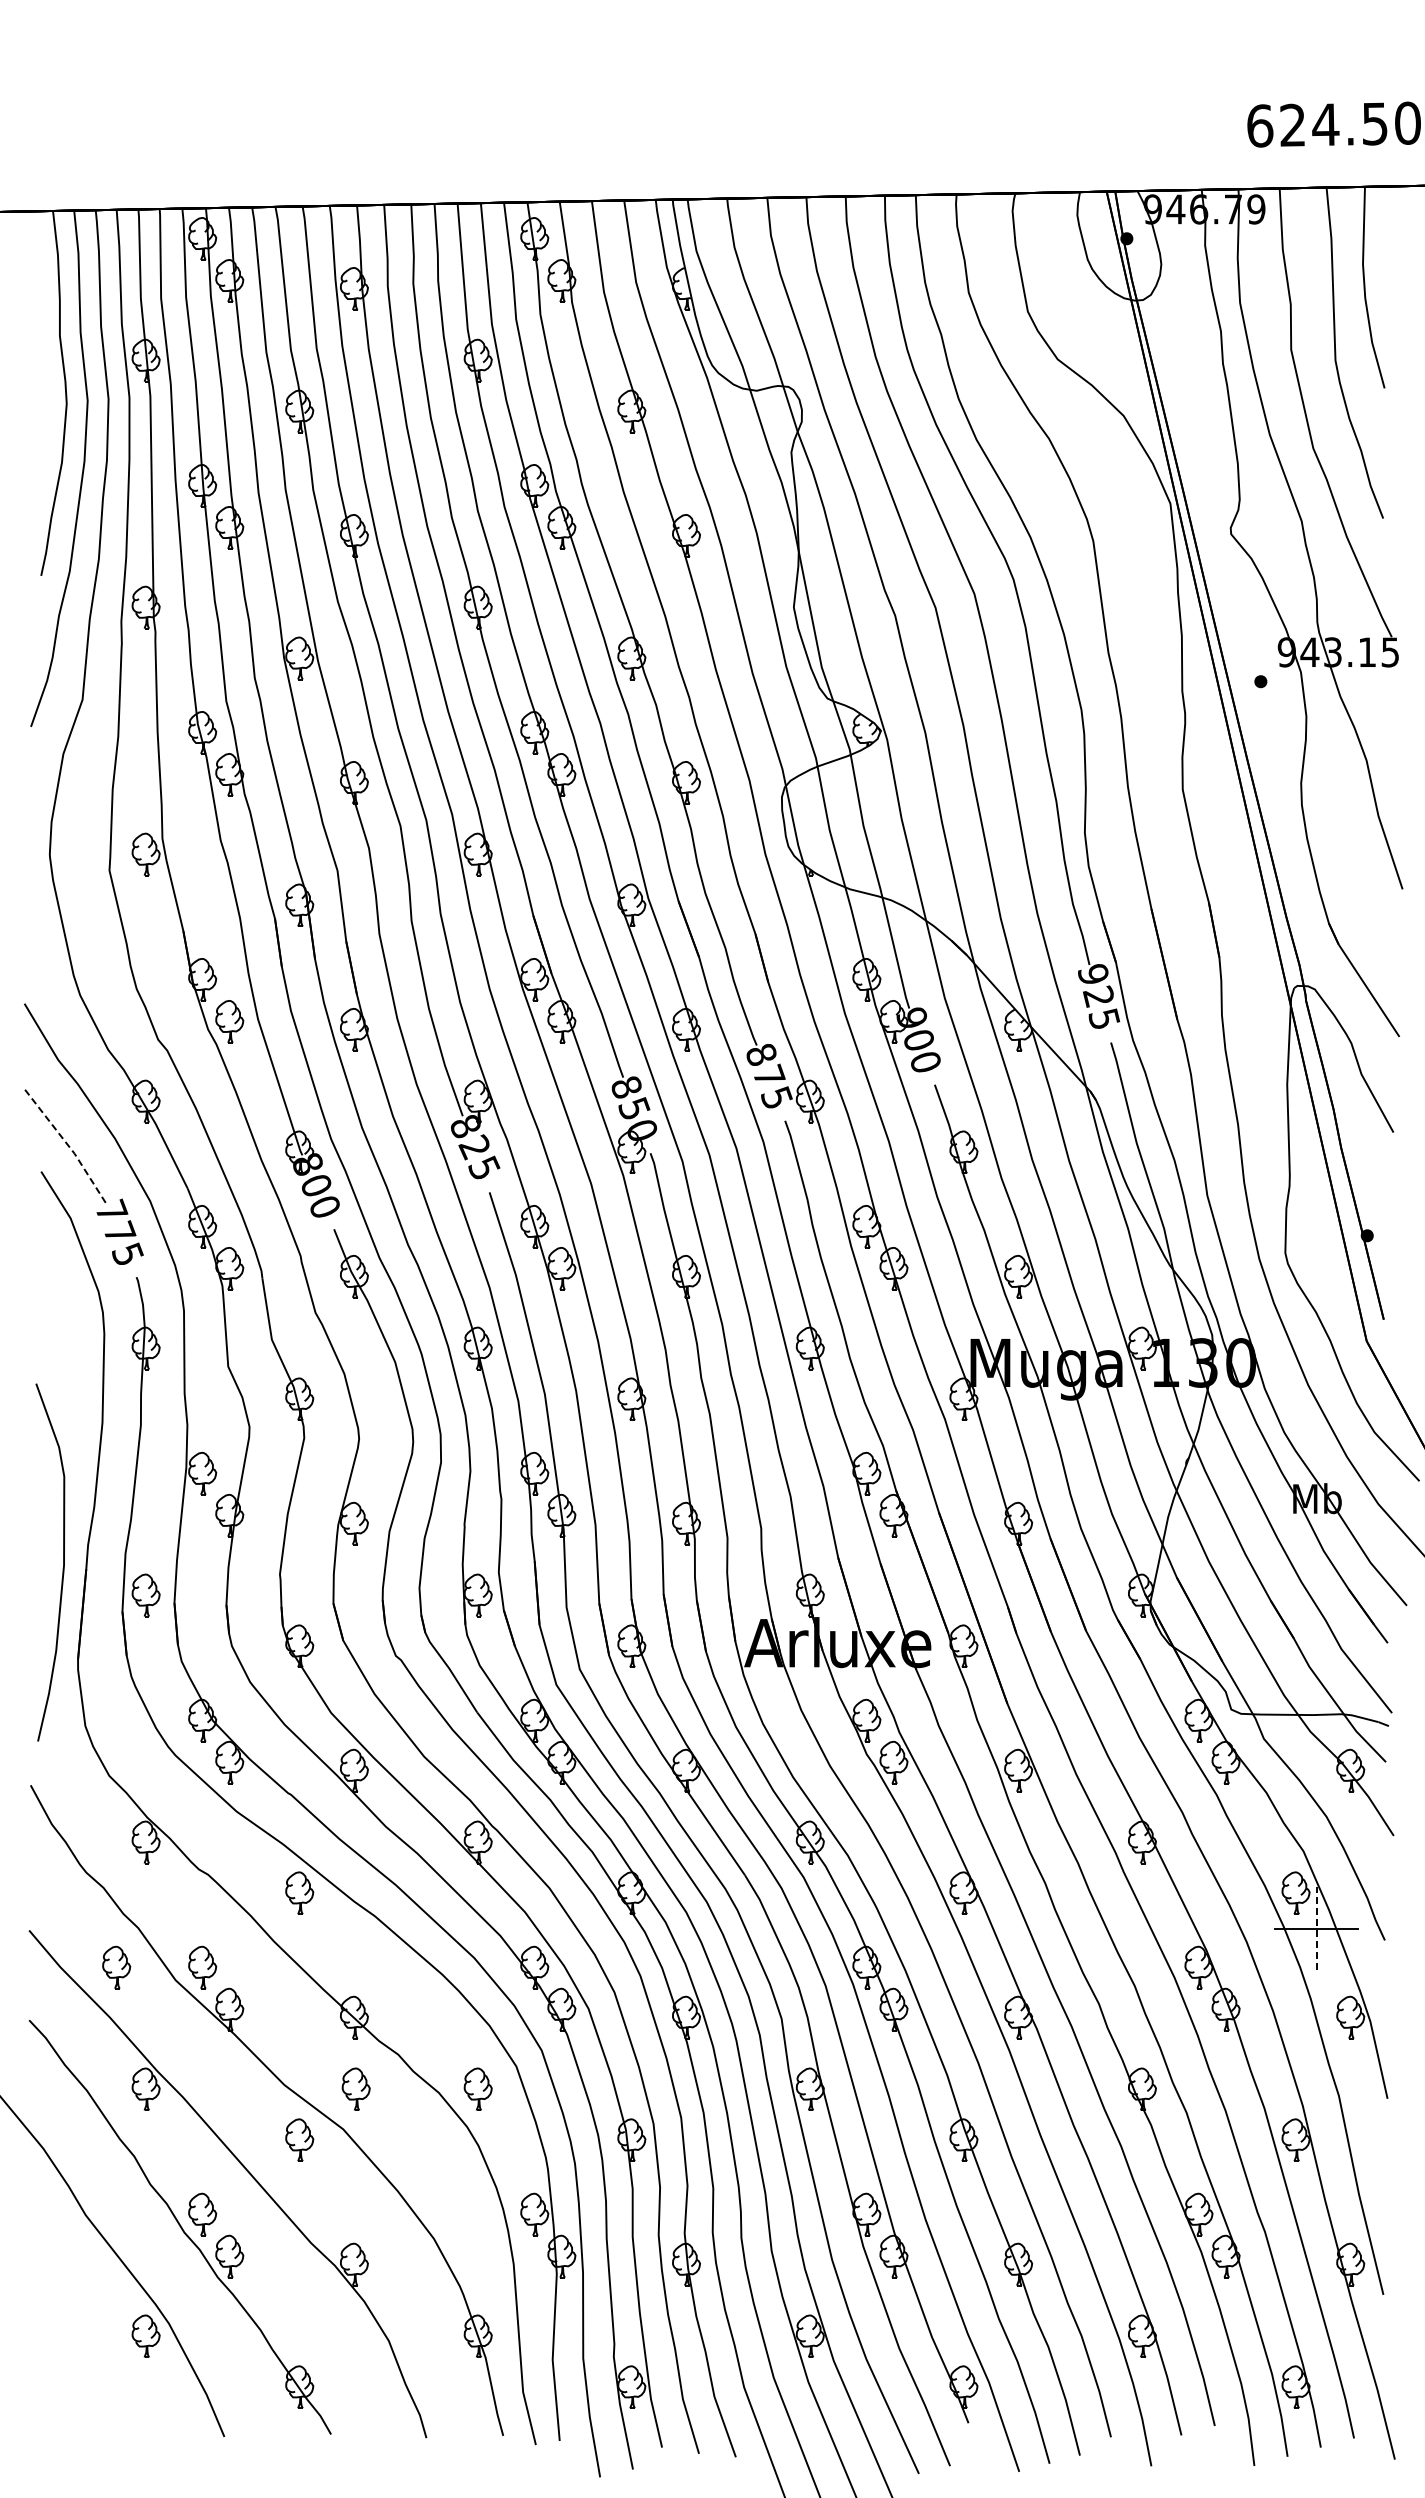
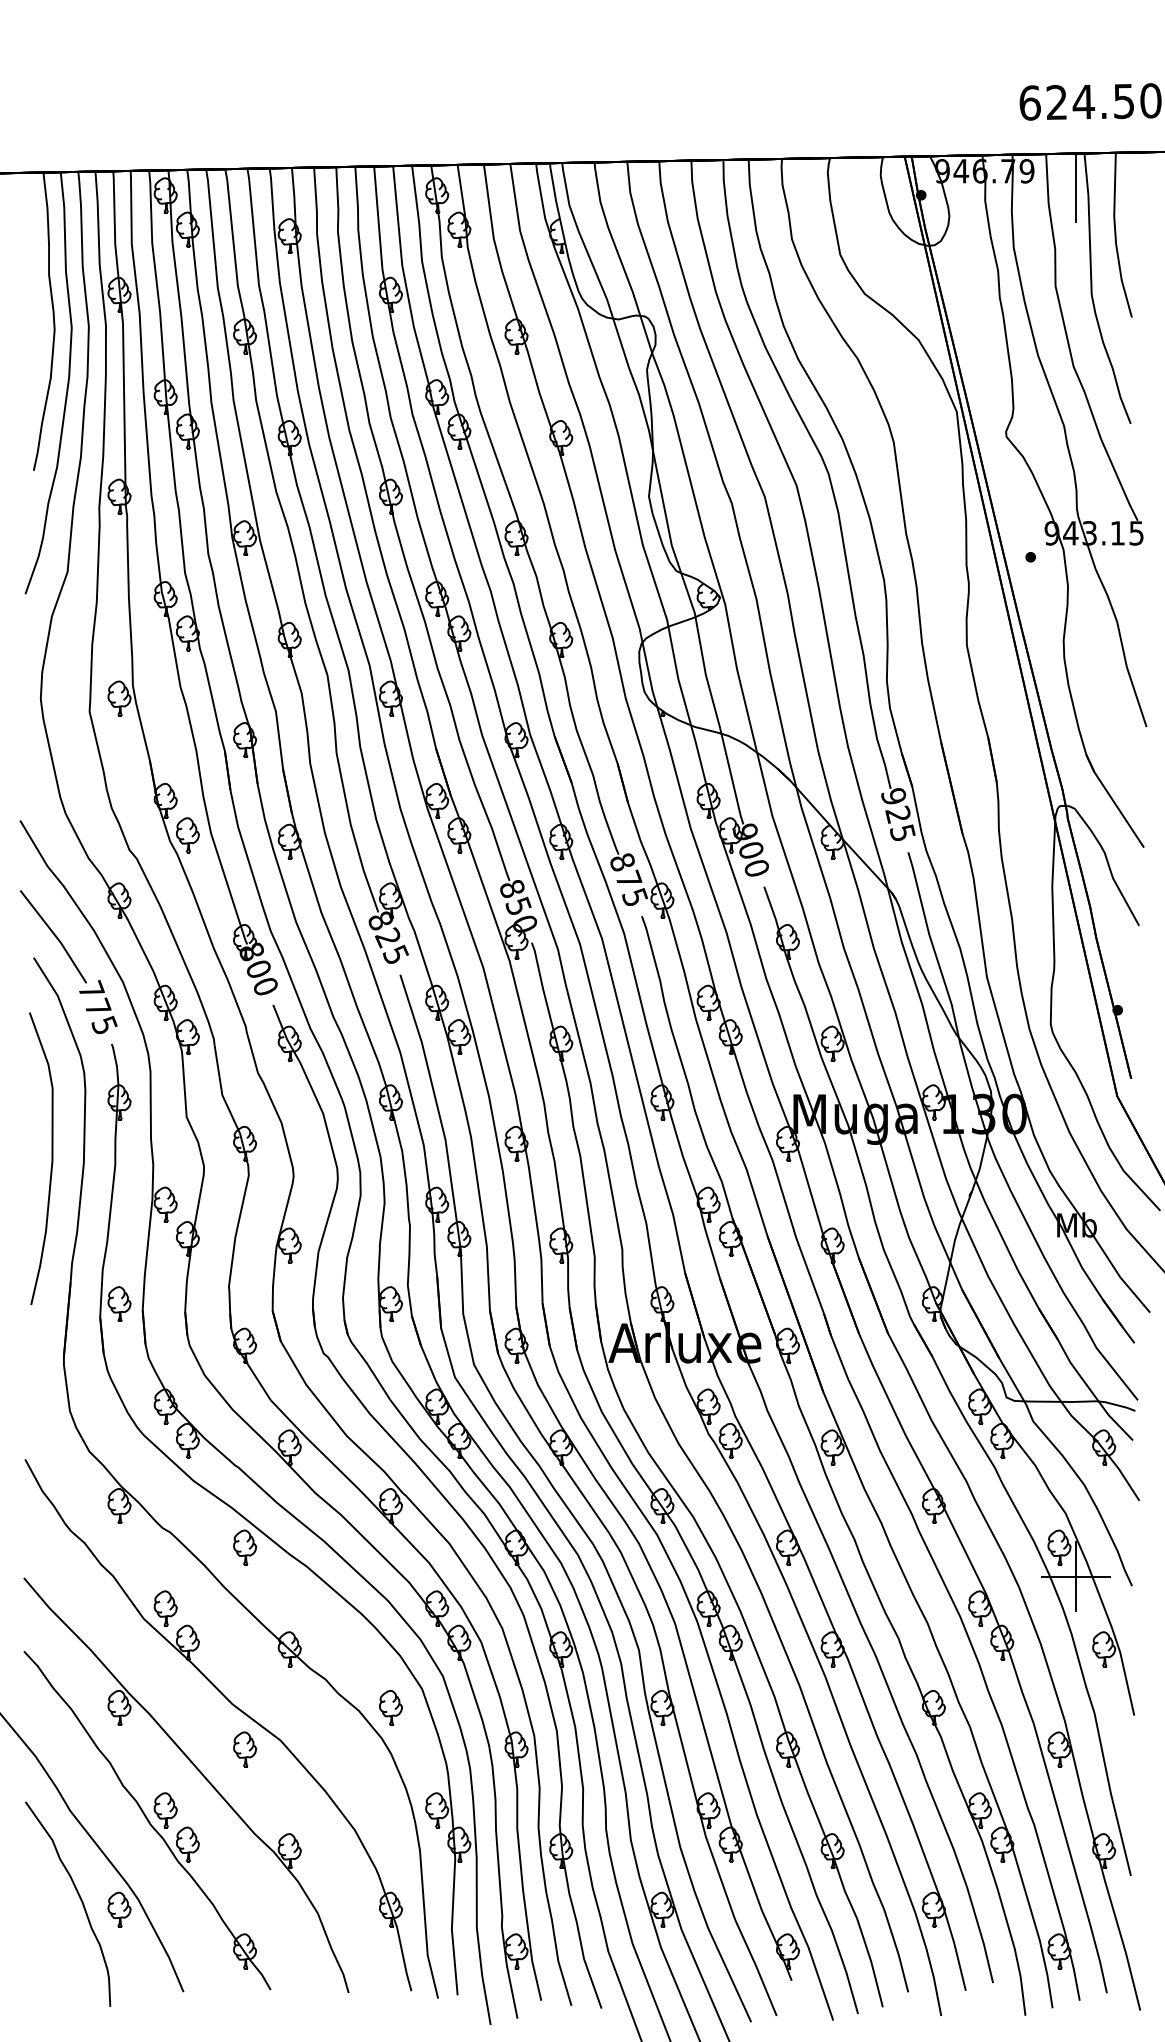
line: (1316, 229) -> (1076, 187), added
line: (67, 1145) -> (55, 936), dashed -> solid
curve: (63, 1562) -> (52, 1158), moved
line: (1316, 1928) -> (1076, 1576), dashed -> solid
part: (116, 1967) -> (95, 1608), removed
part: (355, 2088) -> (290, 1707), removed
curve: (97, 2322) -> (79, 1898), added

